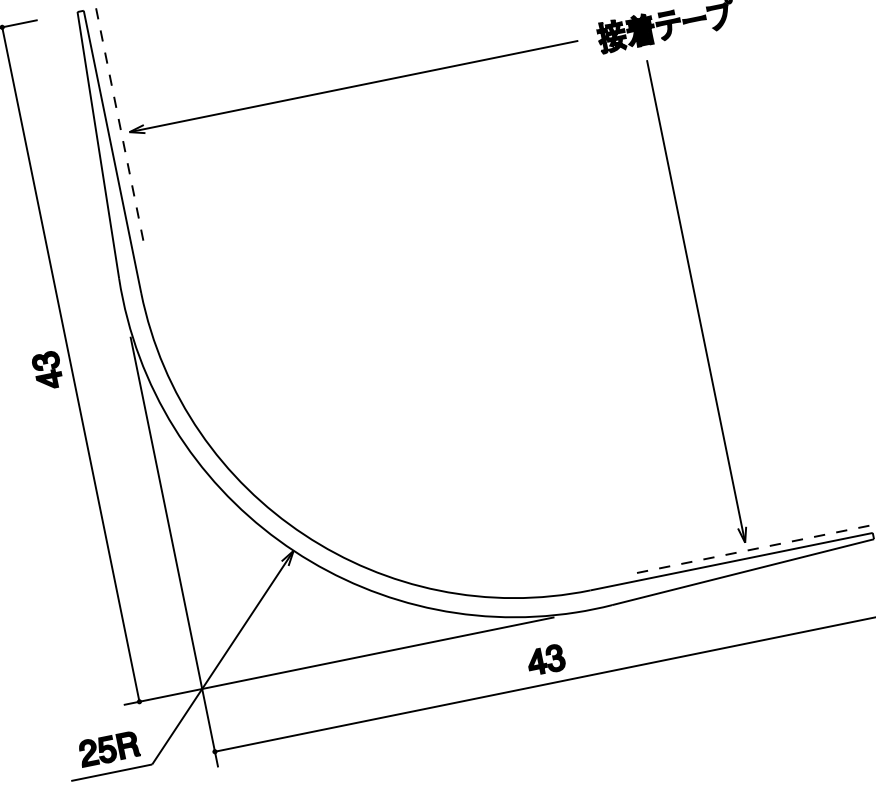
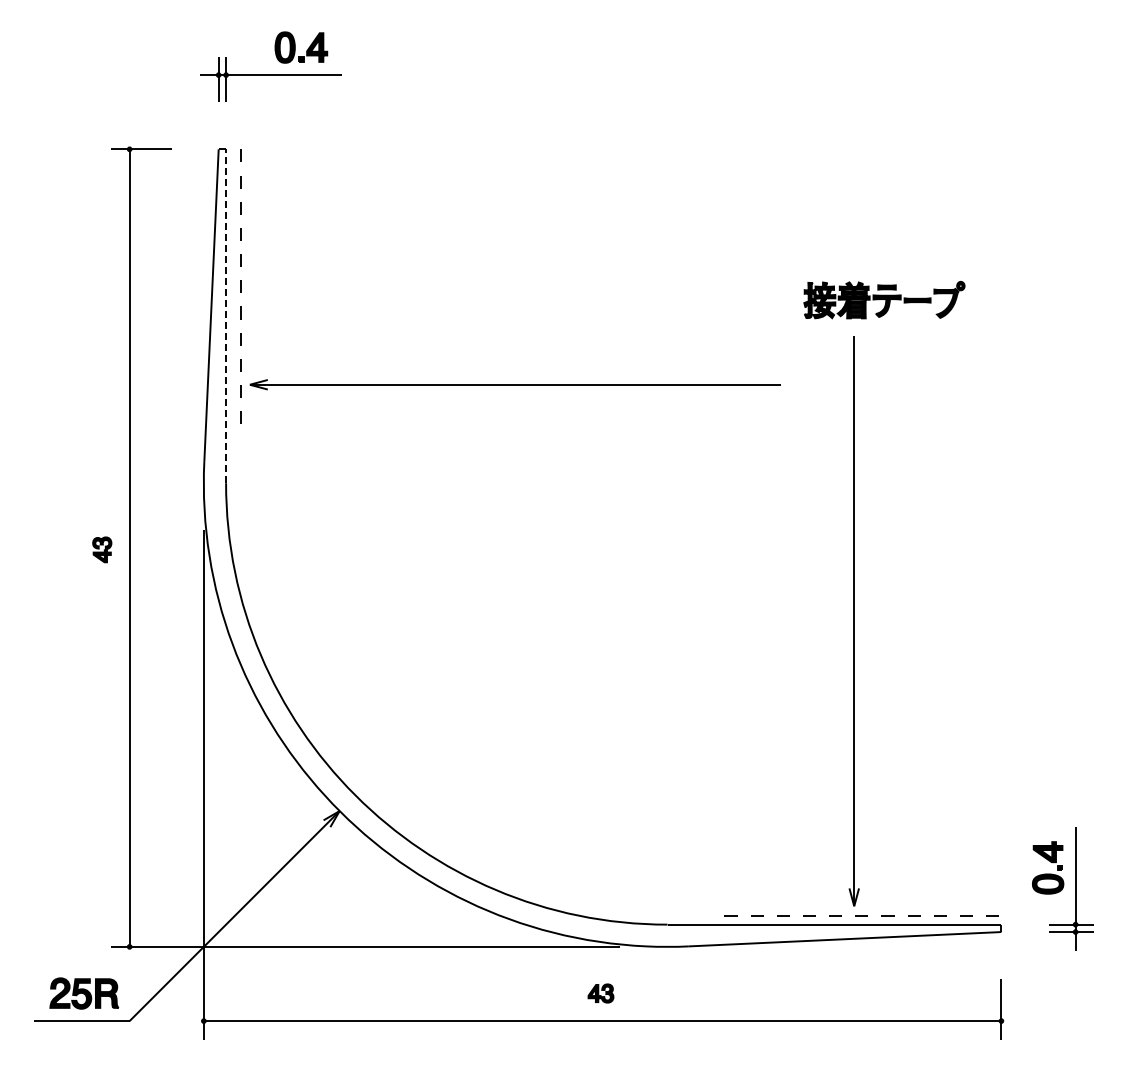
part: (353, 86) -> (514, 384), moved
line: (112, 152) -> (226, 316), solid -> dashed
part: (48, 370) -> (102, 549), size x0.6
part: (545, 660) -> (600, 993), size x0.6

